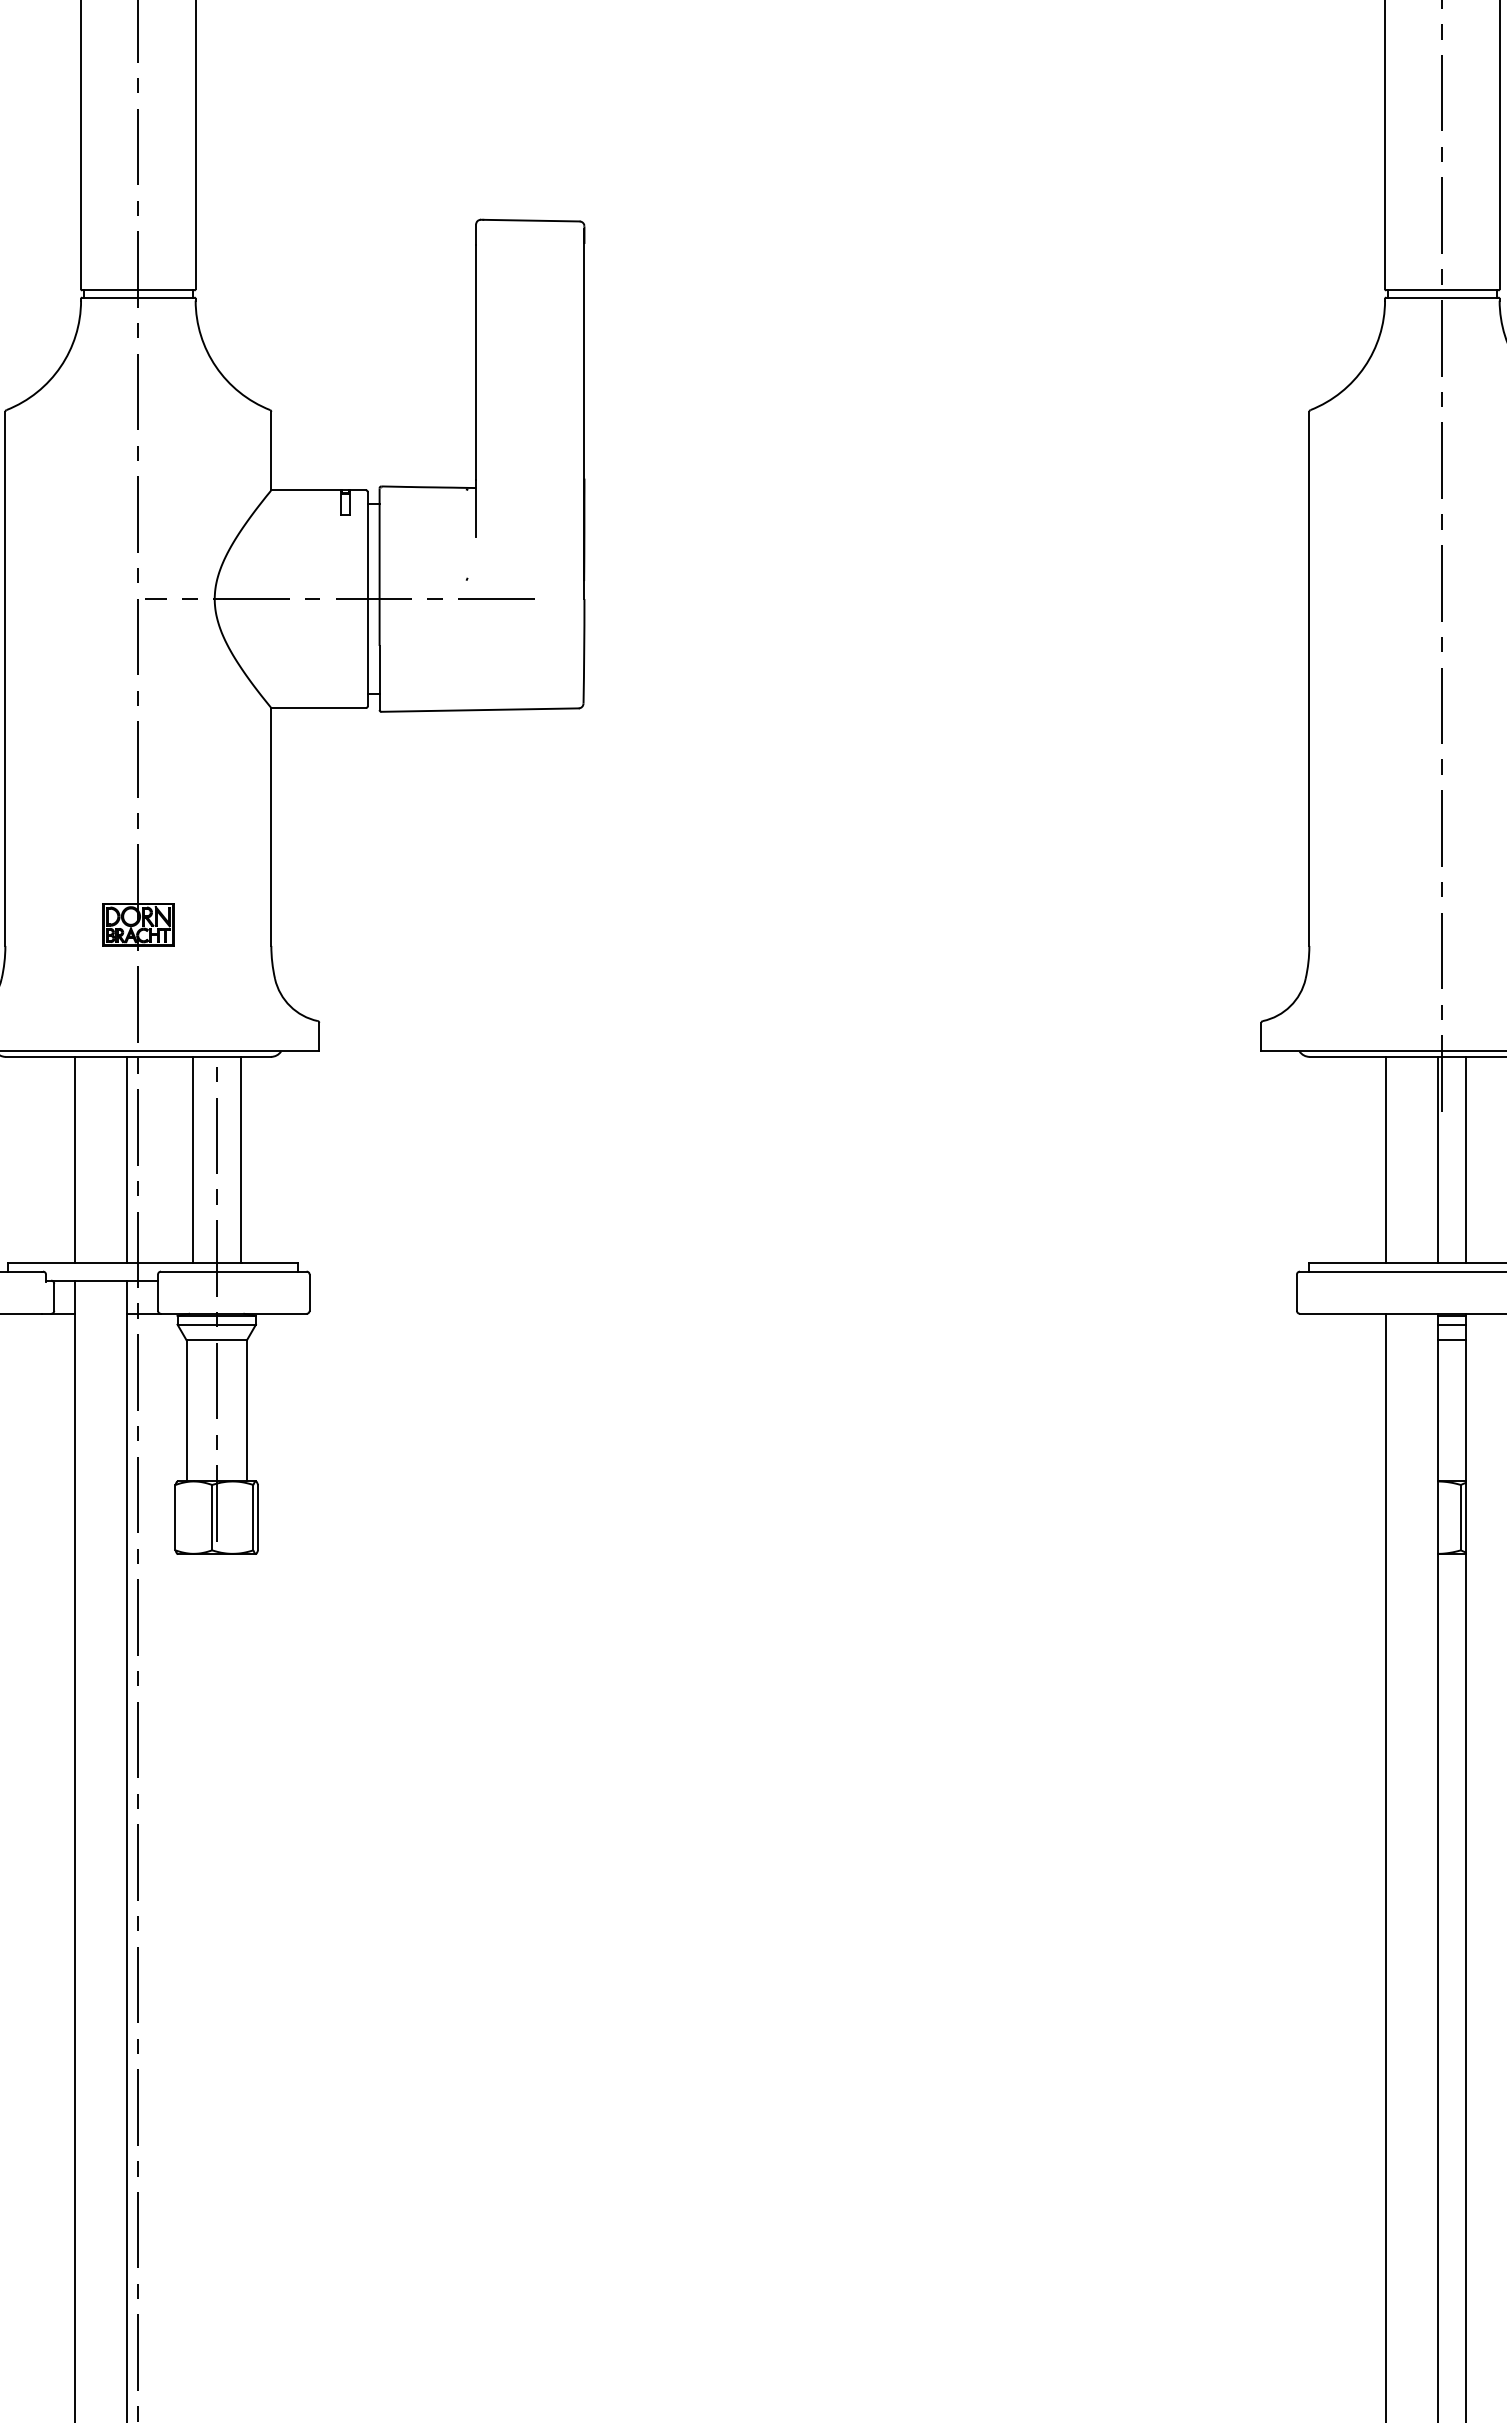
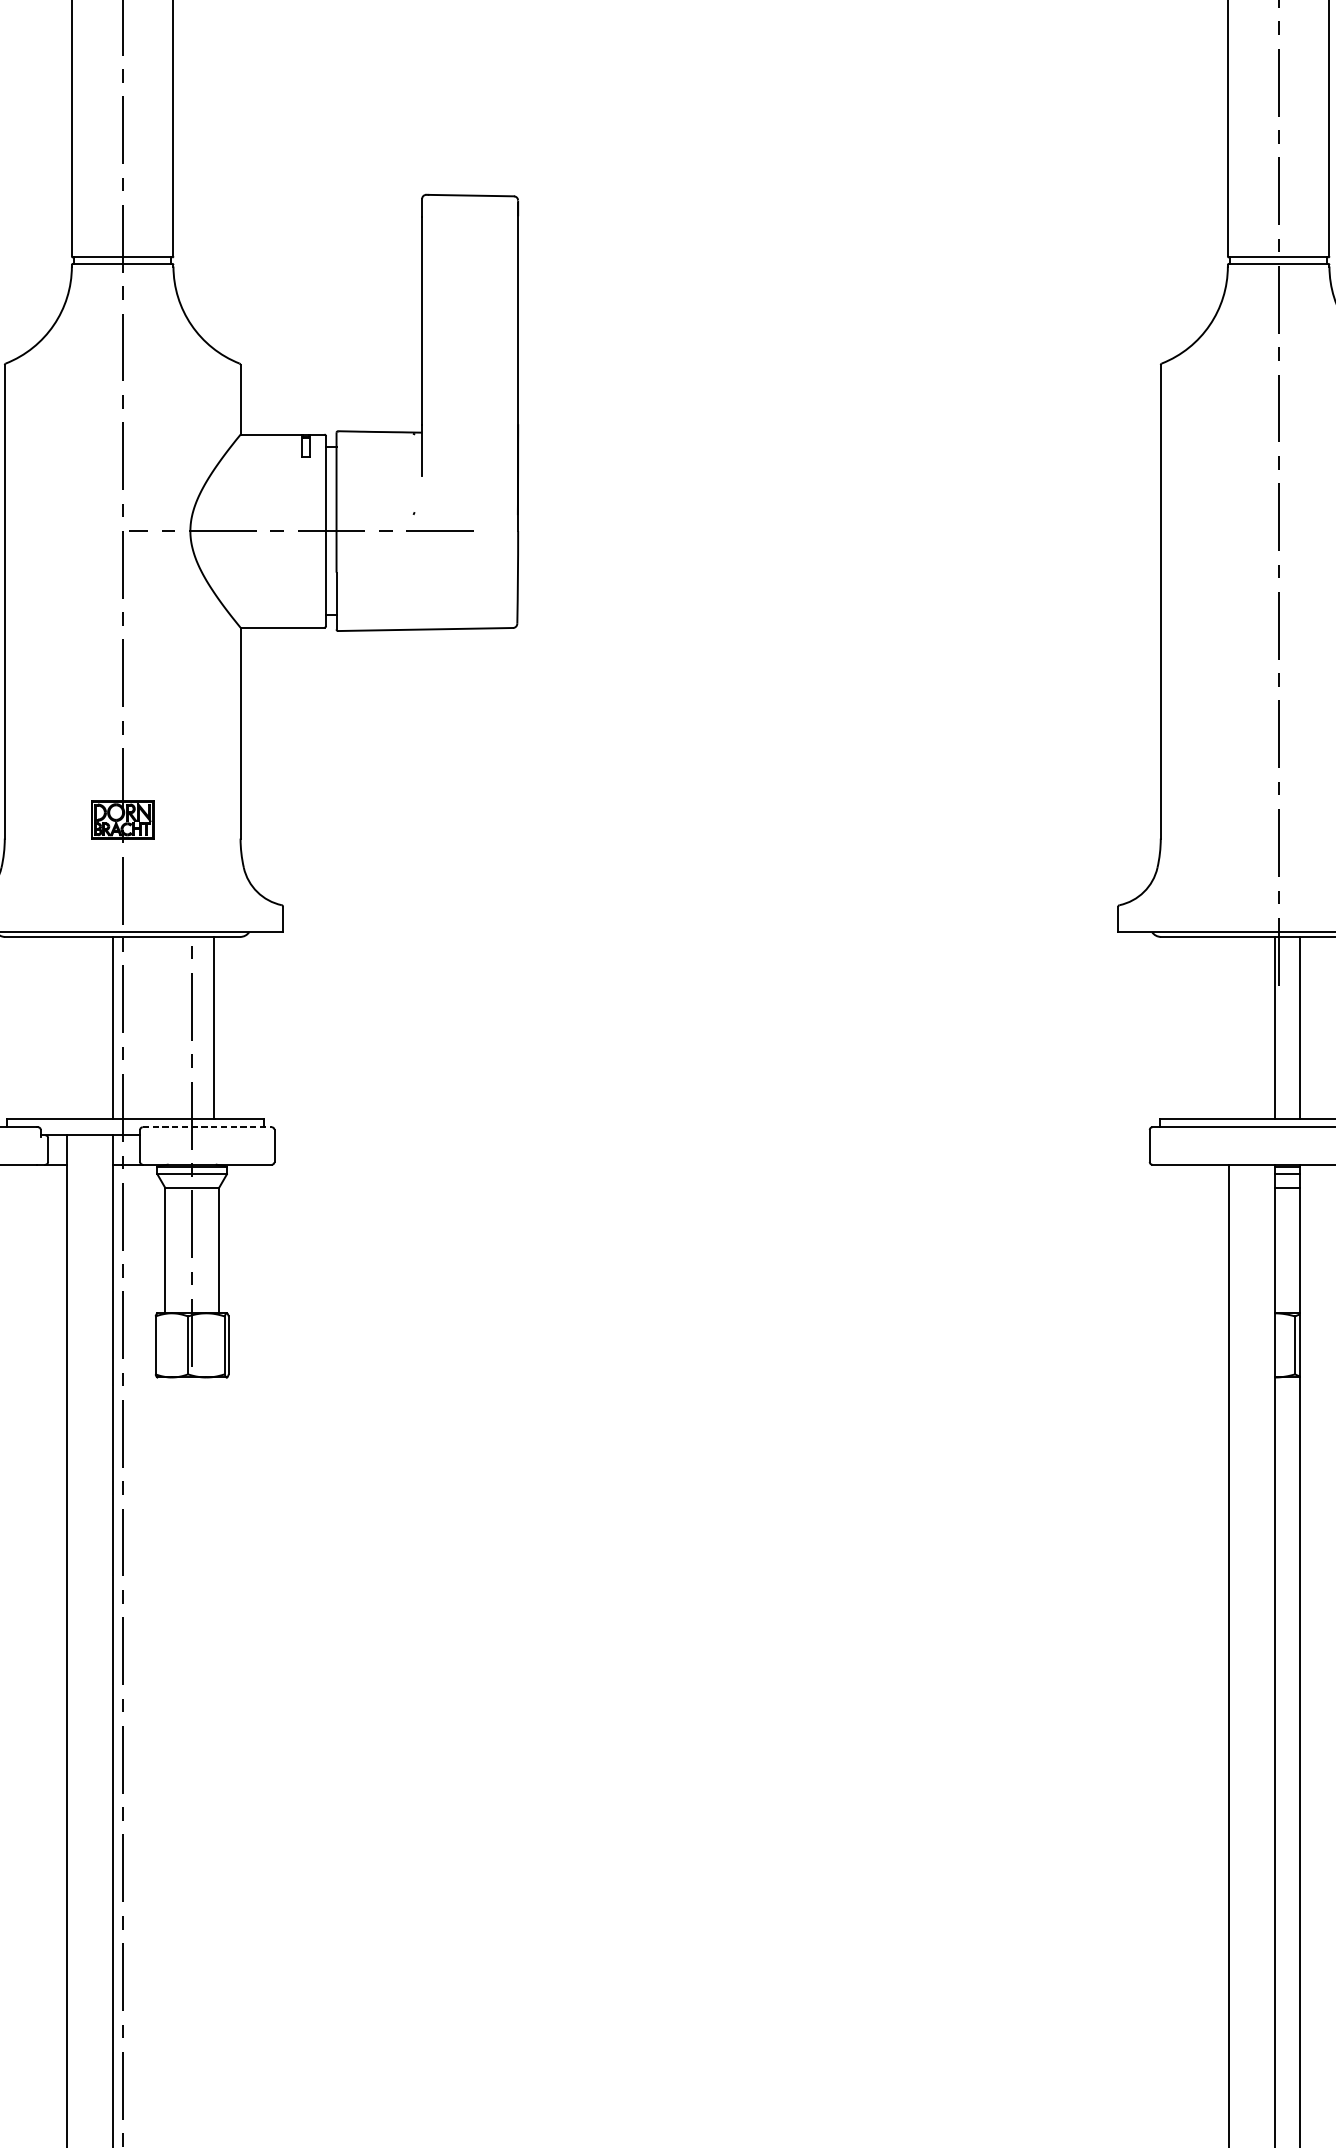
line: (75, 1159) -> (66, 1027), removed
line: (192, 1159) -> (170, 1027), removed
line: (1386, 1159) -> (1229, 1027), removed
line: (233, 1271) -> (207, 1127), solid -> dashed

